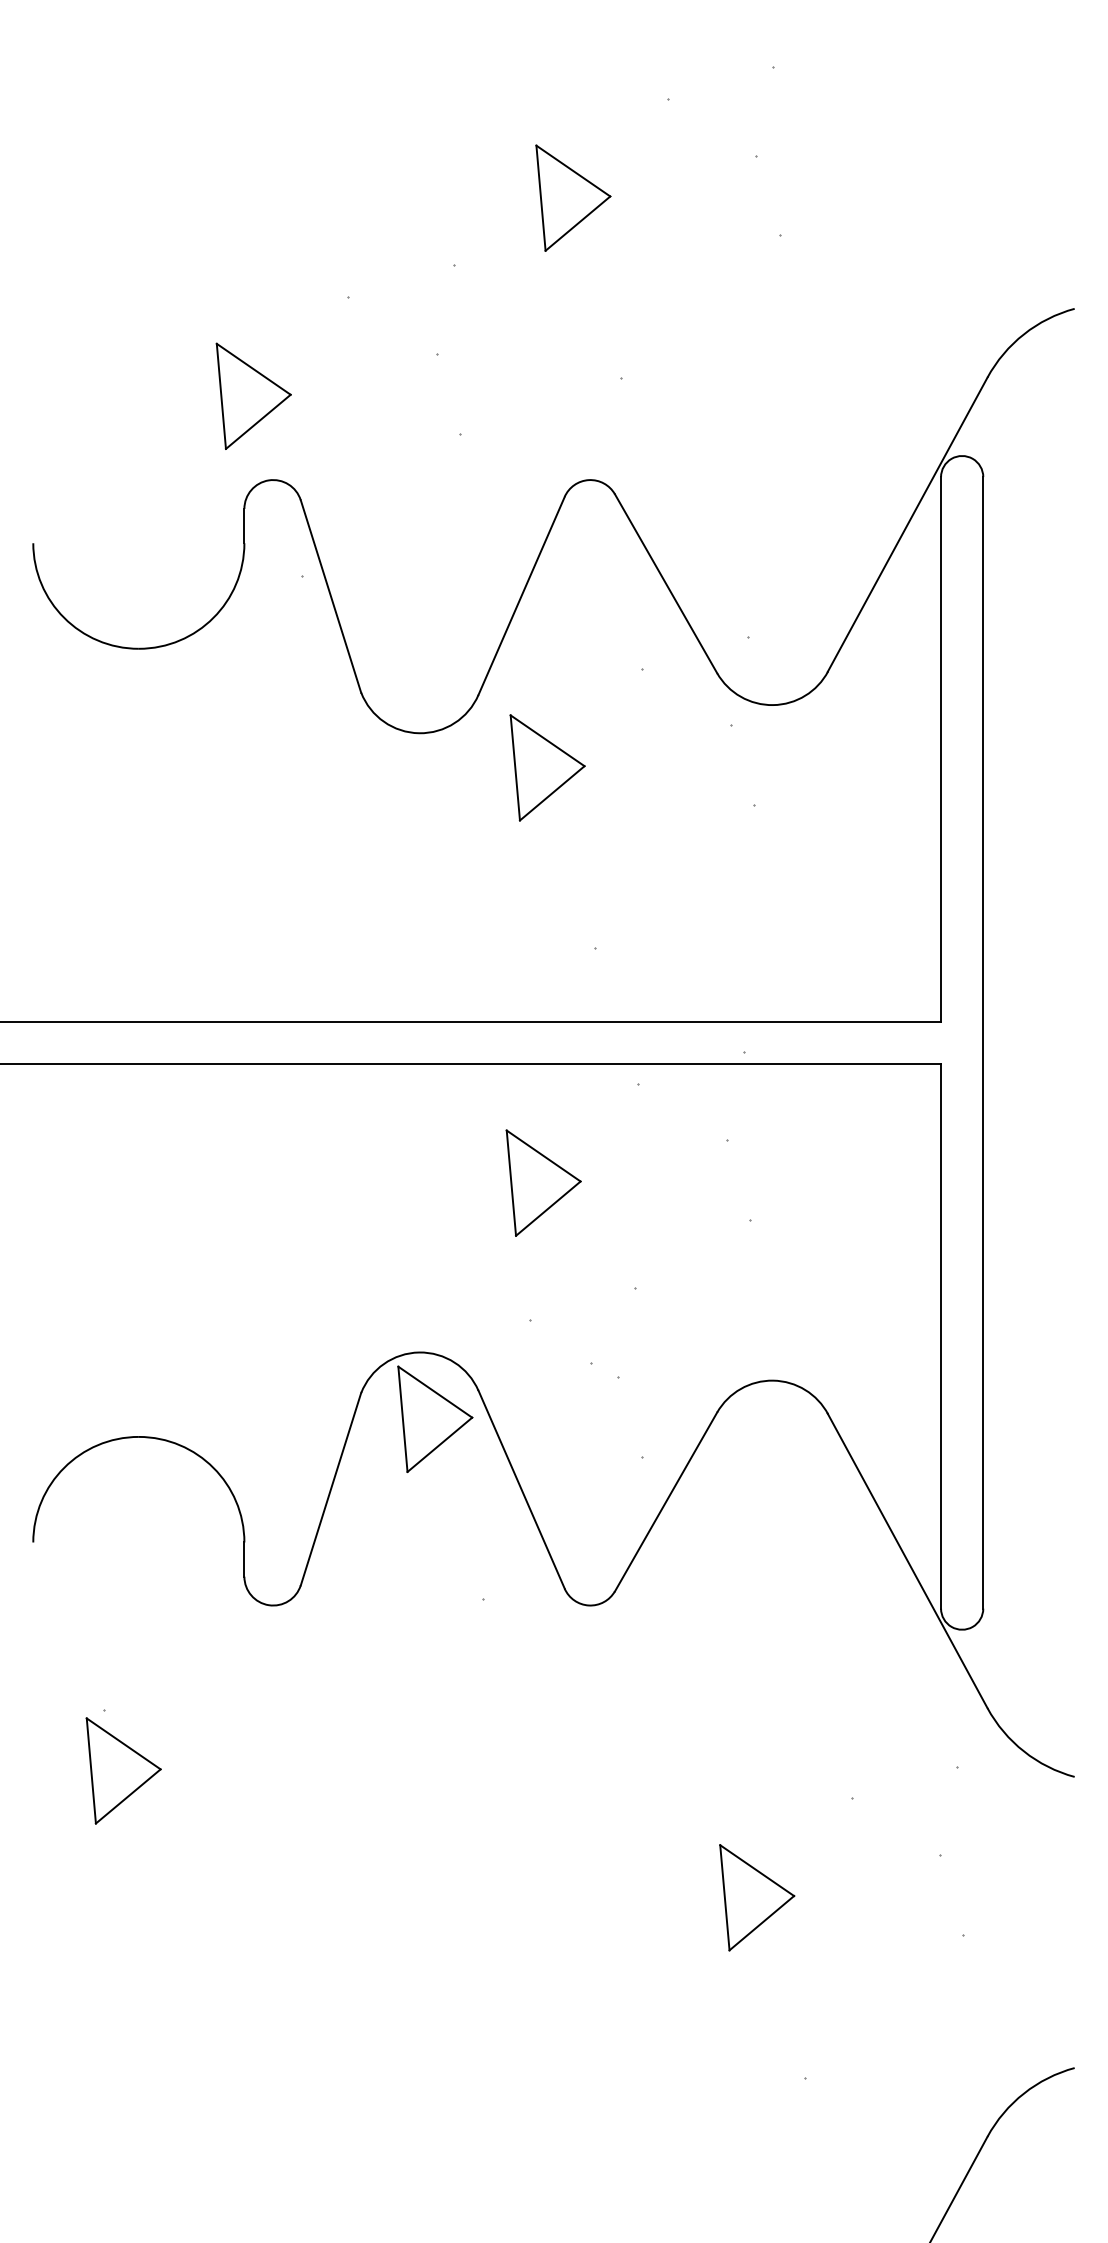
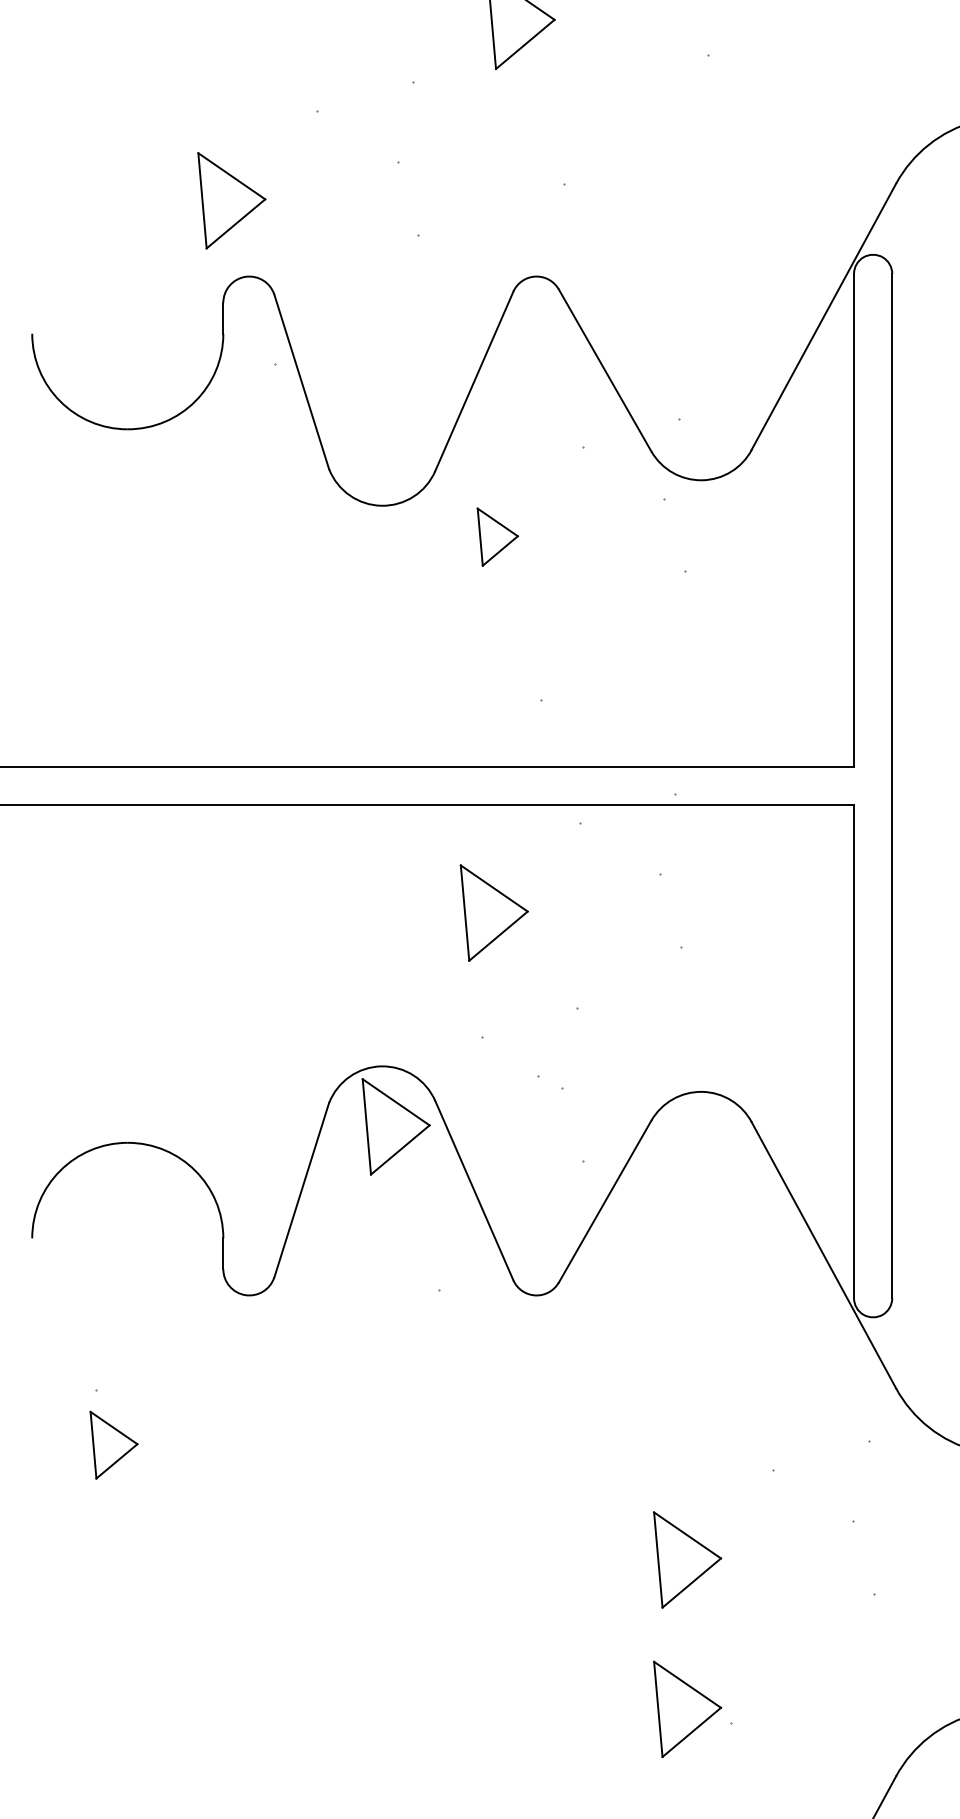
part: (547, 767) -> (497, 536), size x0.6
part: (123, 1770) -> (113, 1444), size x0.7
part: (757, 2062) -> (687, 1709), added

